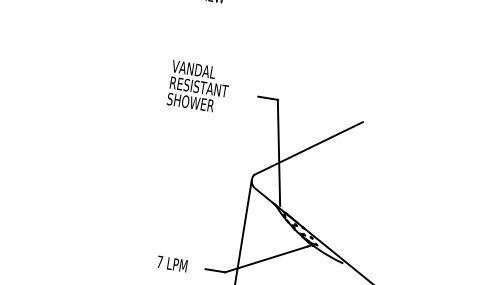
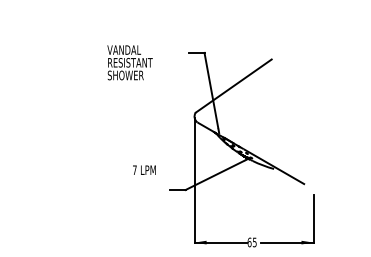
text: (198, 86) -> (129, 62), moved
text: (172, 263) -> (144, 169), moved

